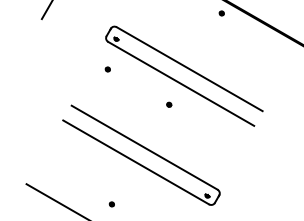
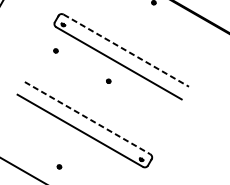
line: (190, 69) -> (127, 50), solid -> dashed
line: (145, 147) -> (88, 117), solid -> dashed

